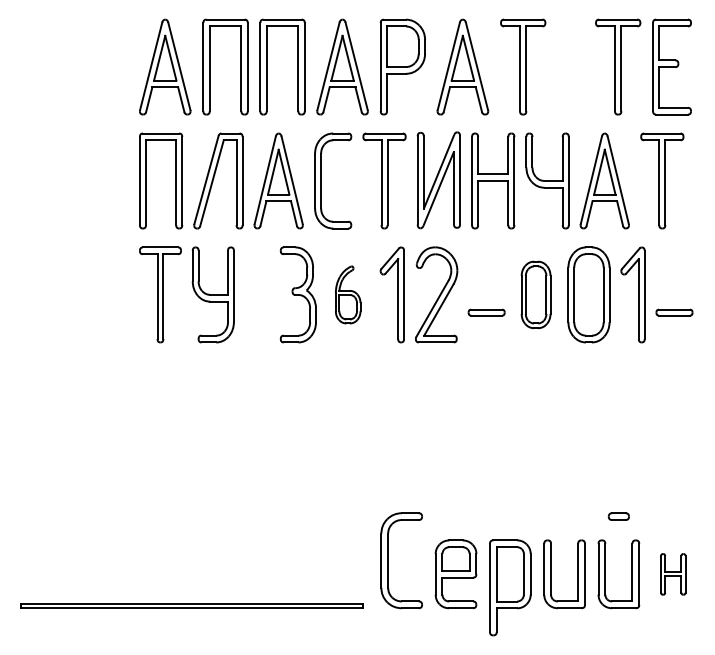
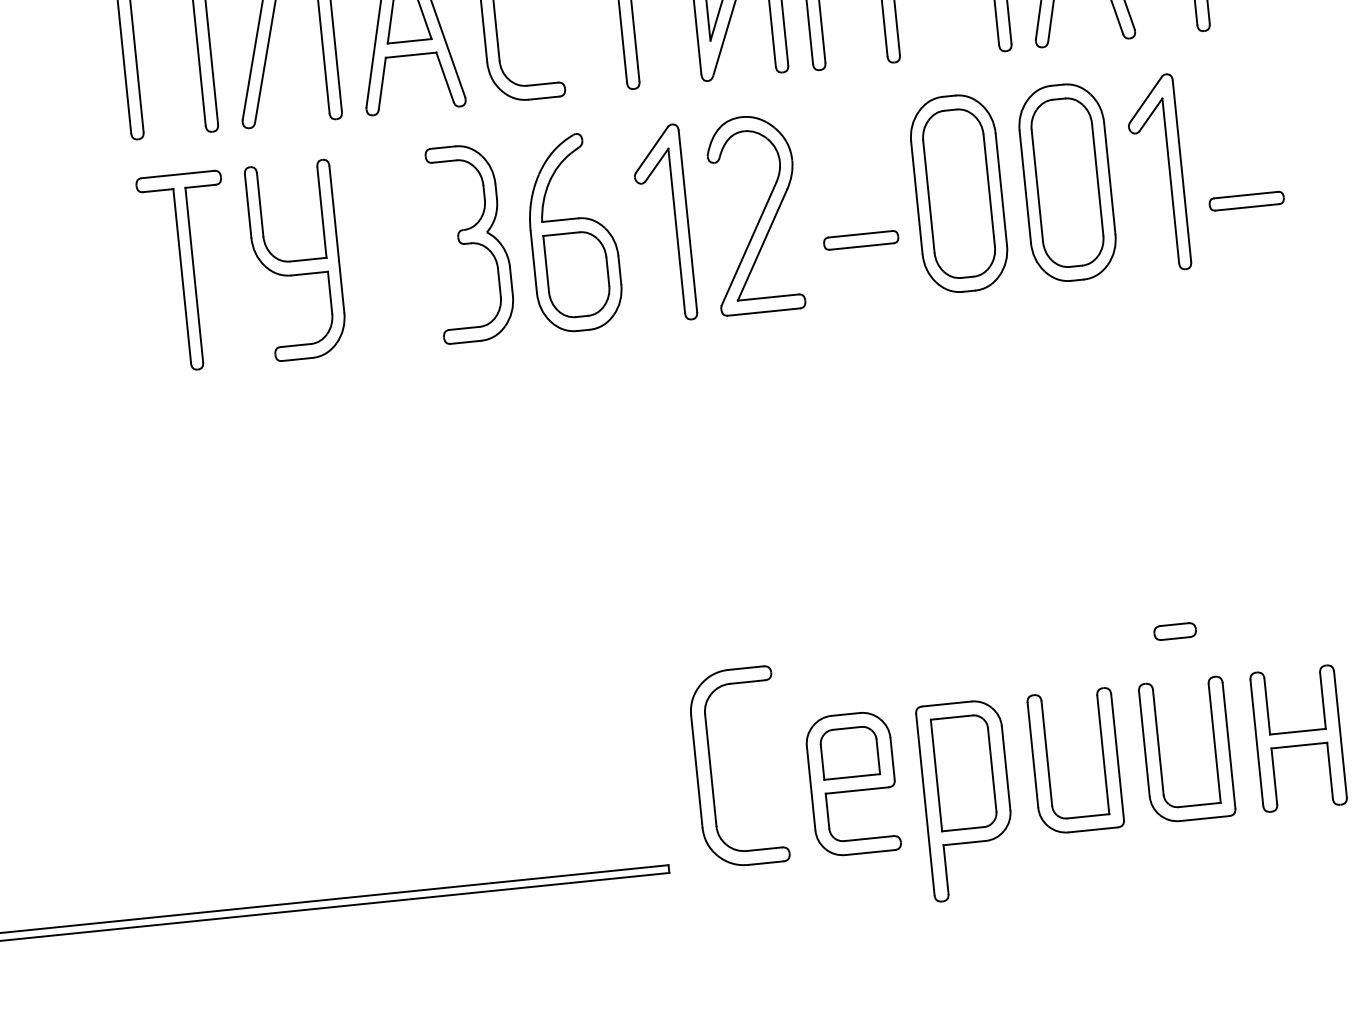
part: (347, 294) -> (571, 232), size x1.67
part: (535, 294) -> (957, 192), size x1.43
part: (673, 574) -> (1299, 738), size x1.67

